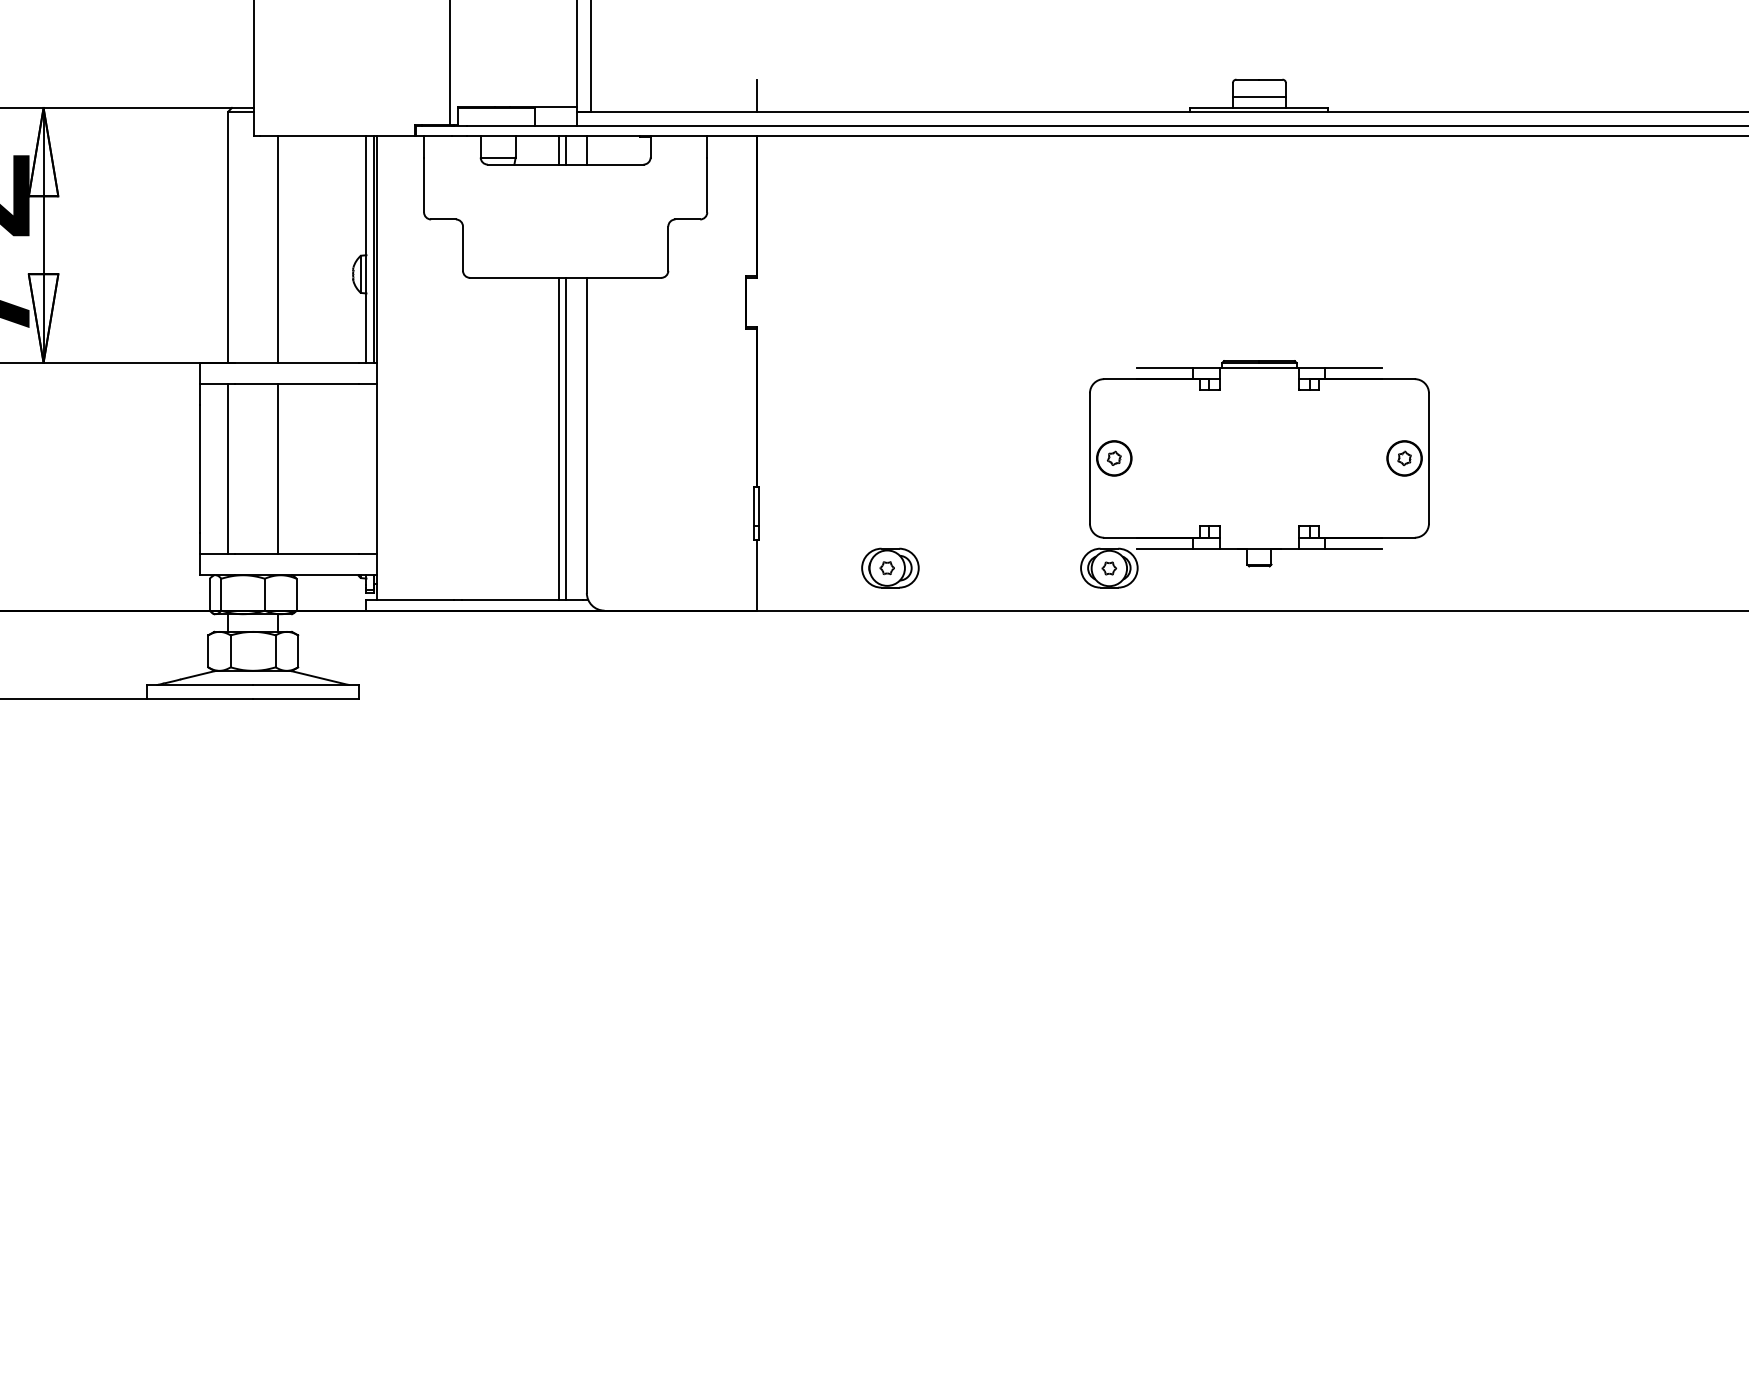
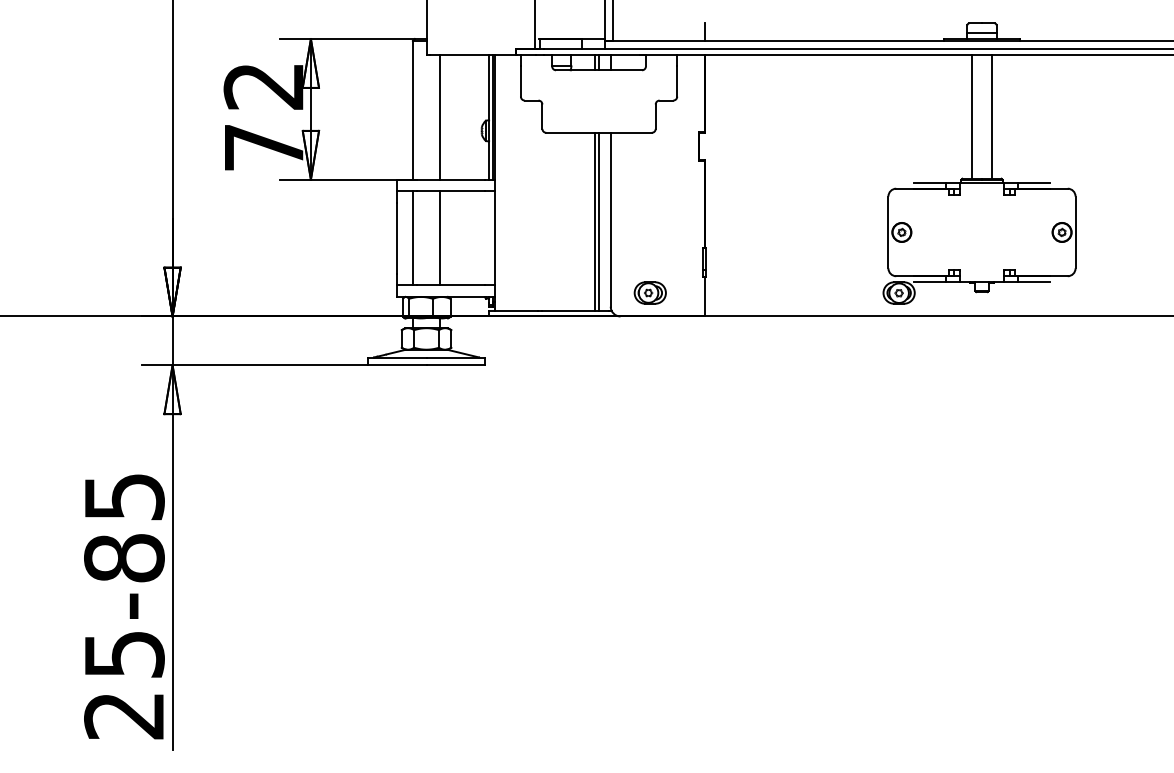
line: (1242, 248) -> (972, 116), added
line: (1276, 248) -> (991, 116), added
part: (888, 567) -> (649, 292), moved

